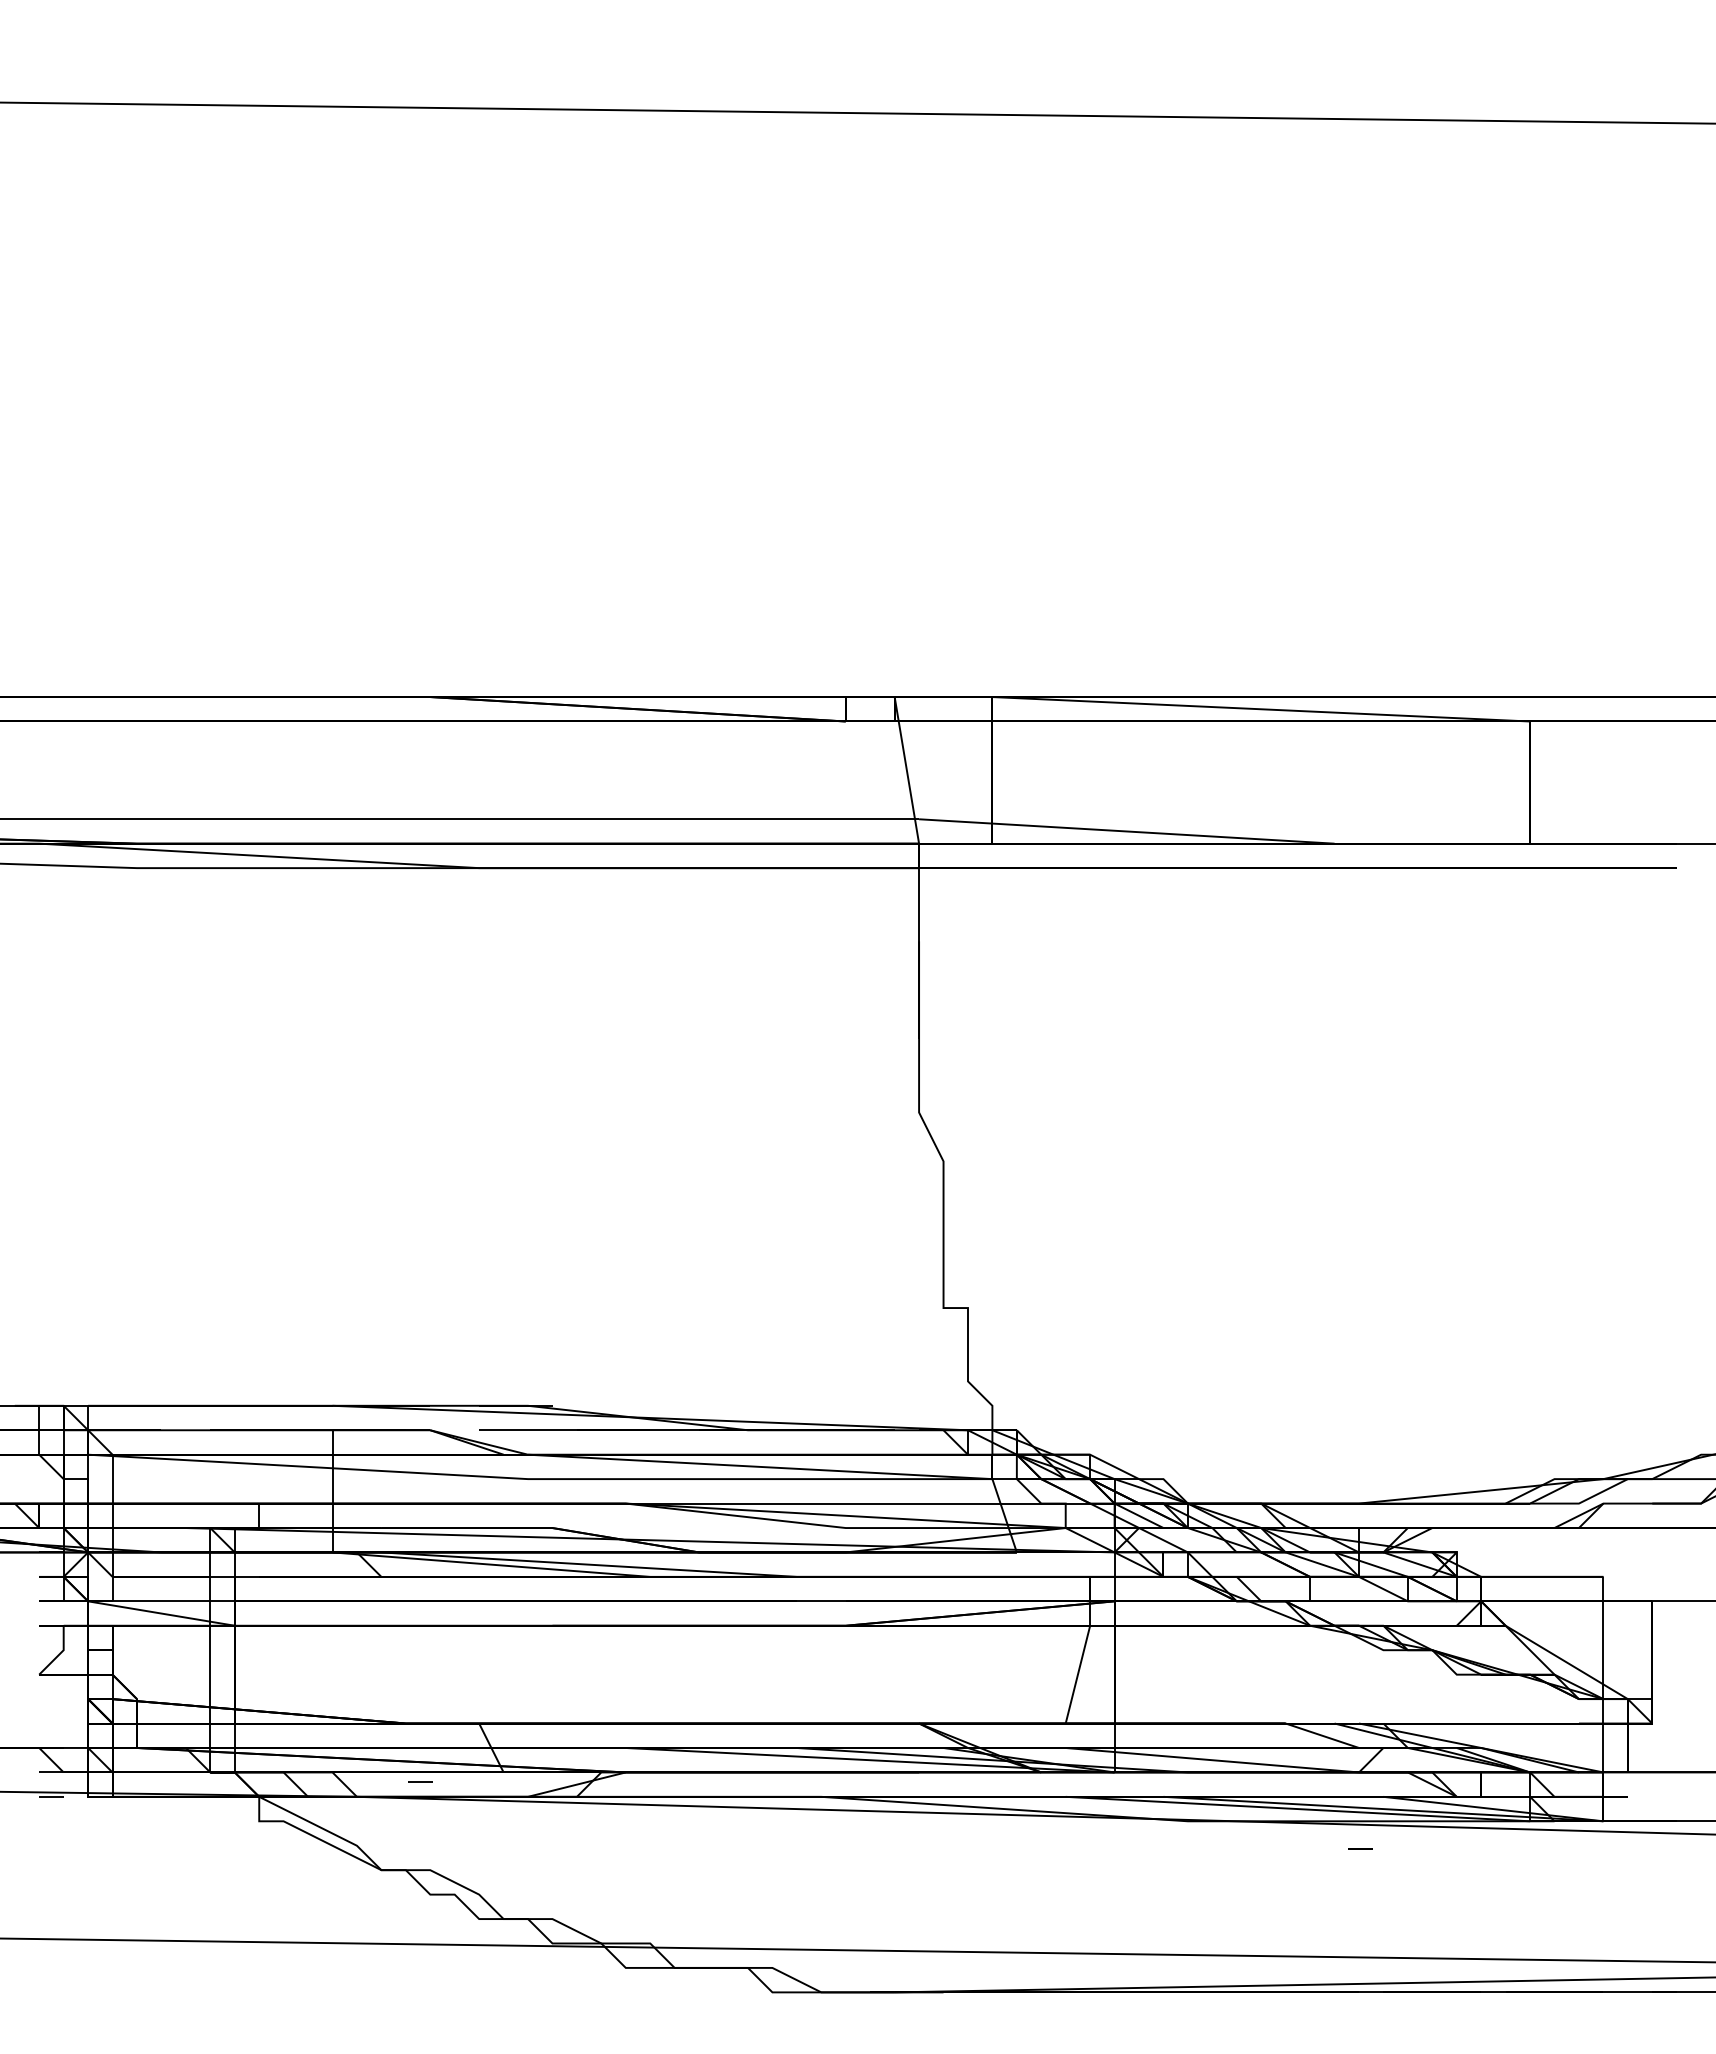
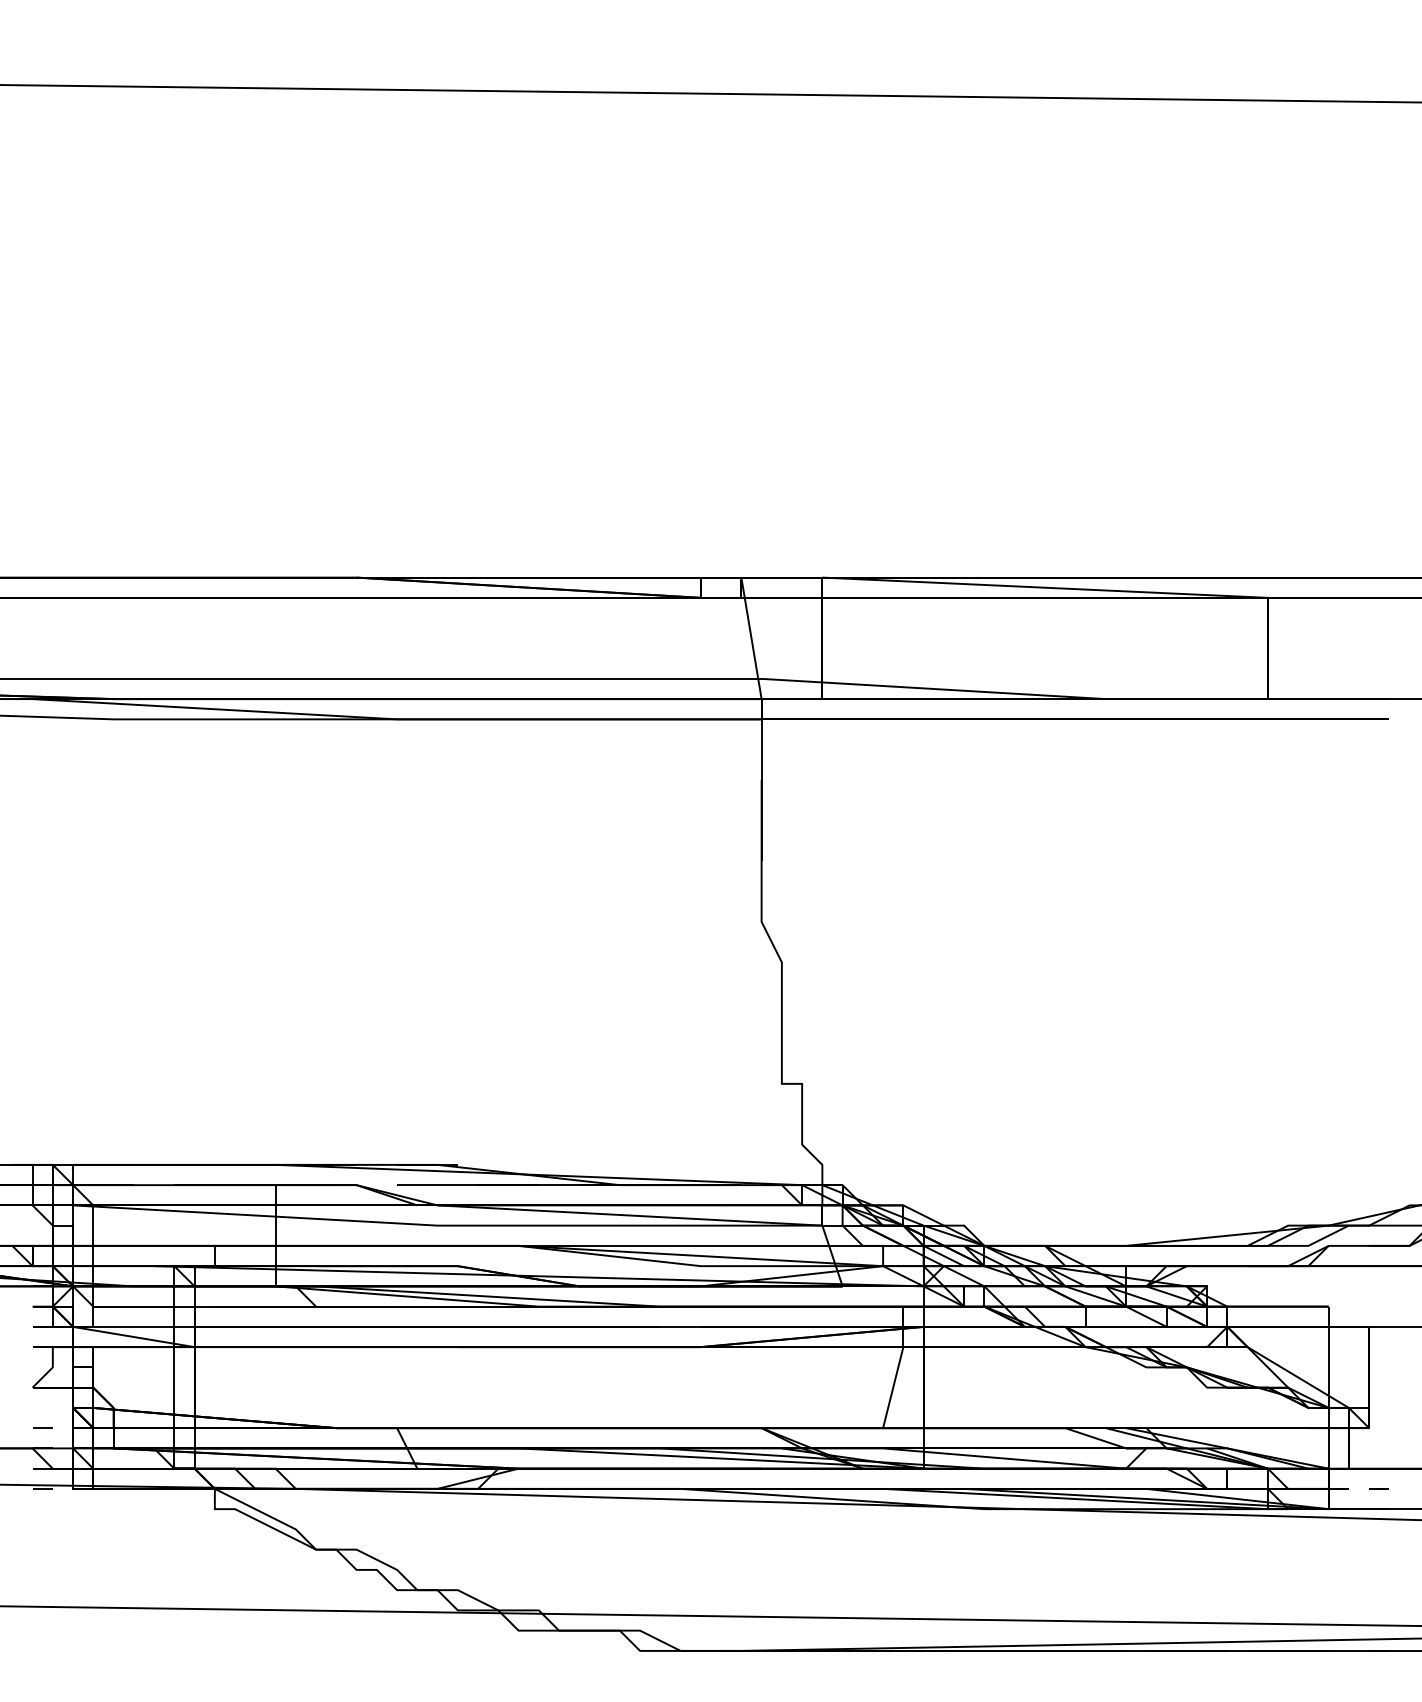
line: (420, 1781) -> (42, 1428), moved
line: (1360, 1848) -> (1379, 1488), moved

